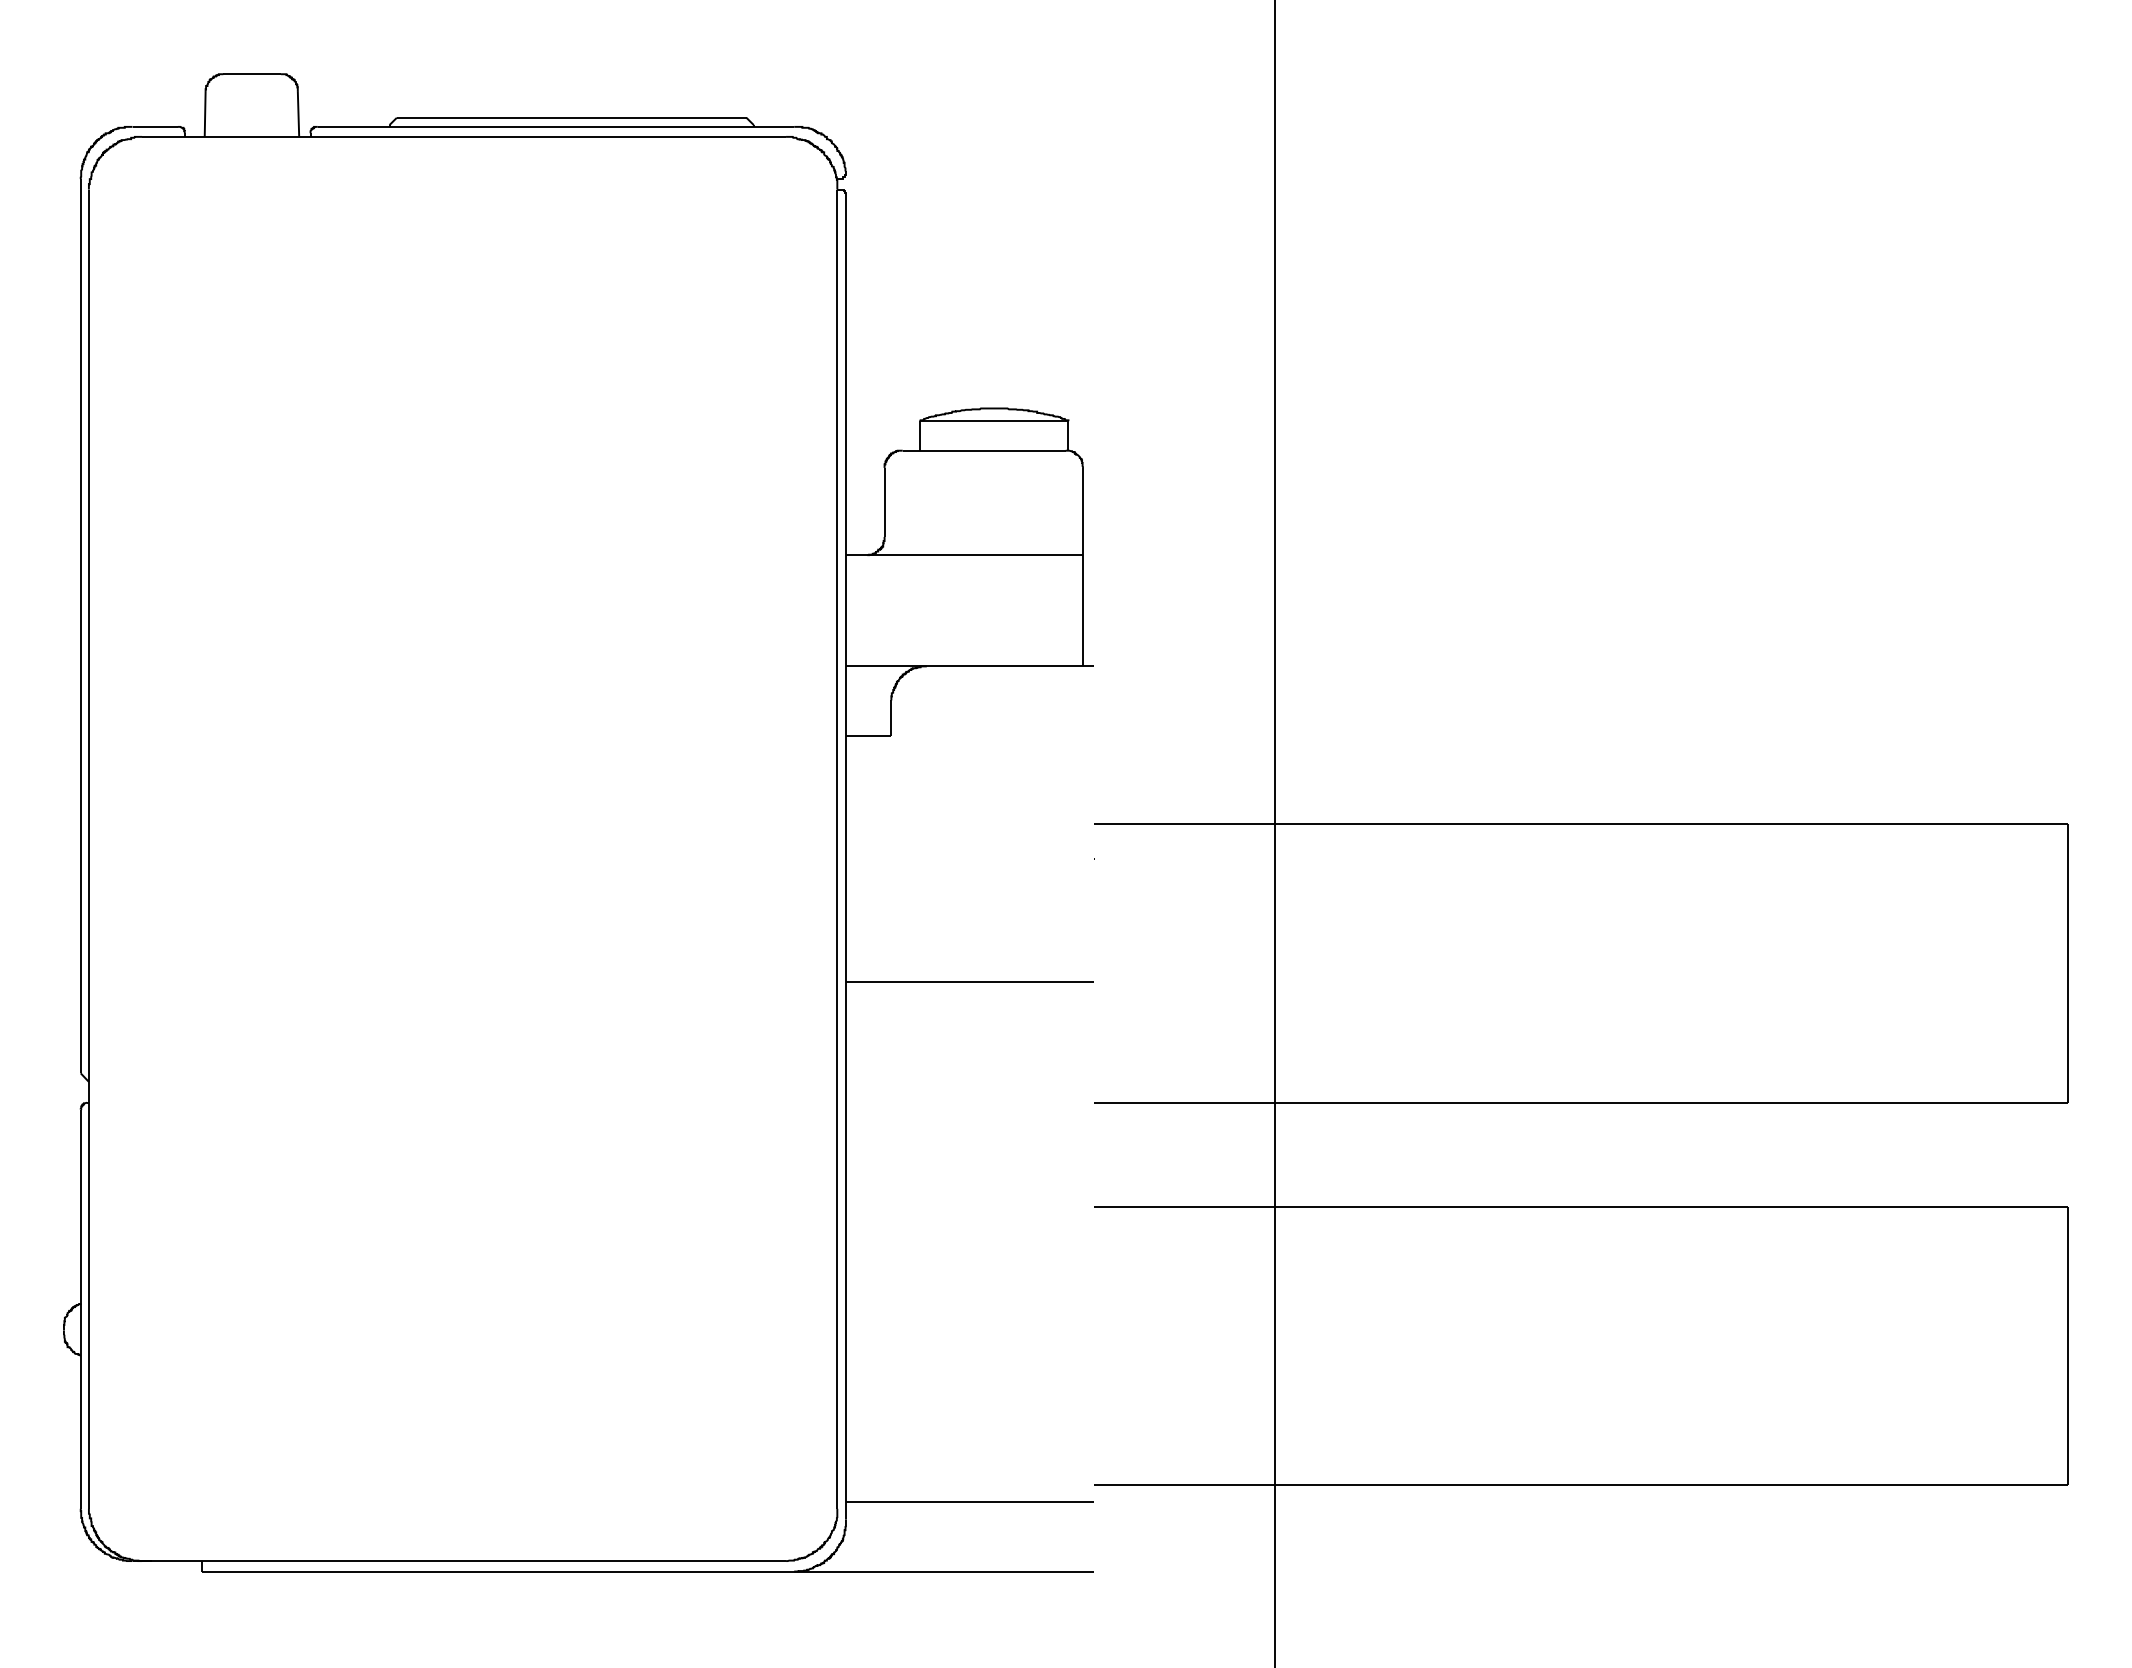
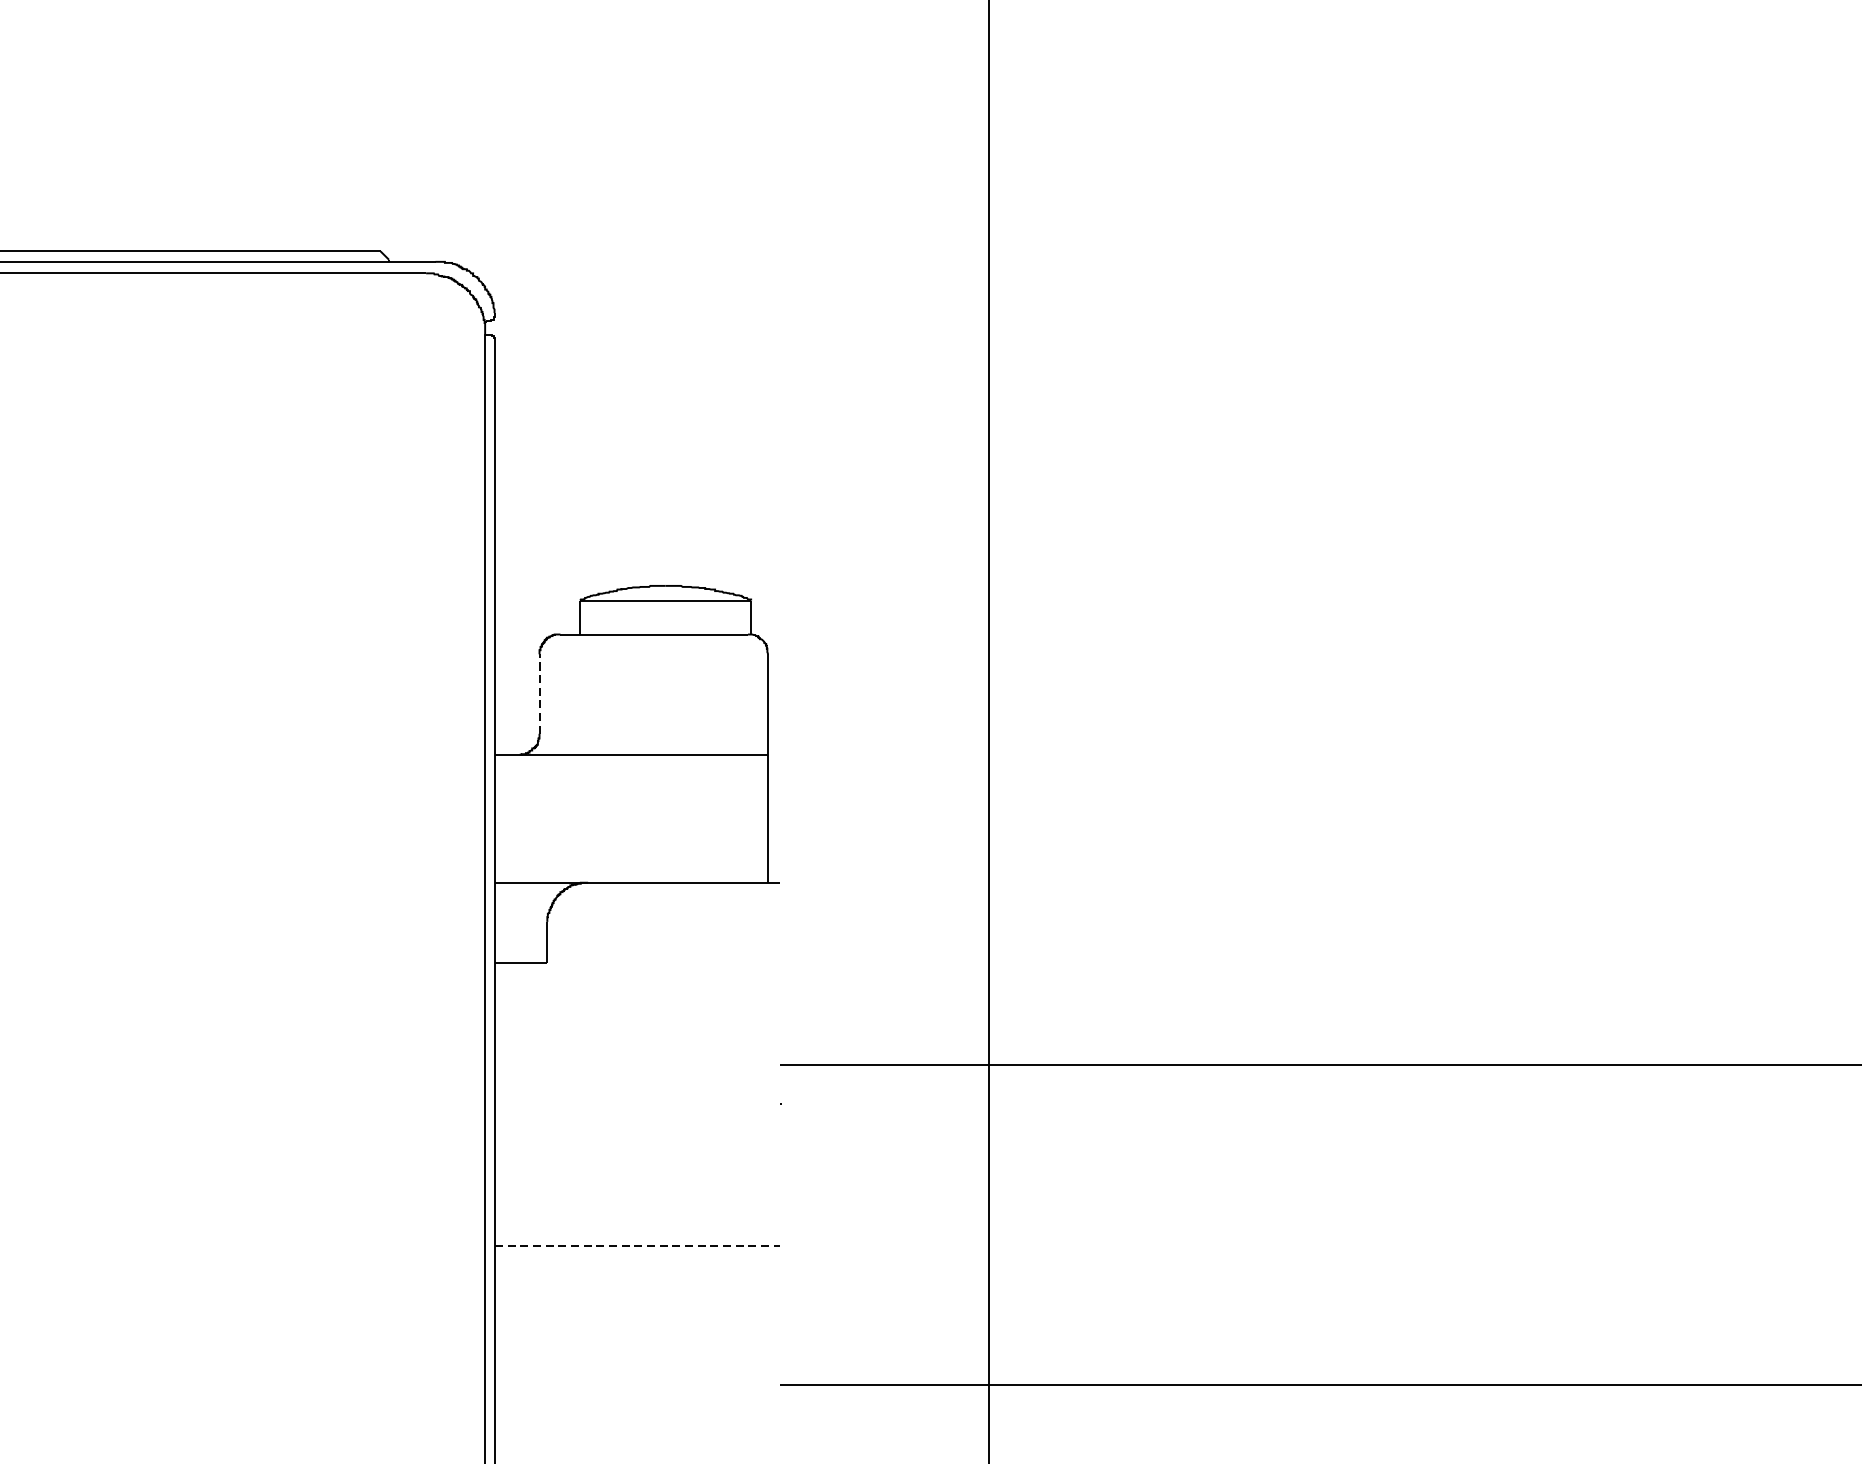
line: (884, 502) -> (539, 694), solid -> dashed
line: (969, 982) -> (637, 1246), solid -> dashed

